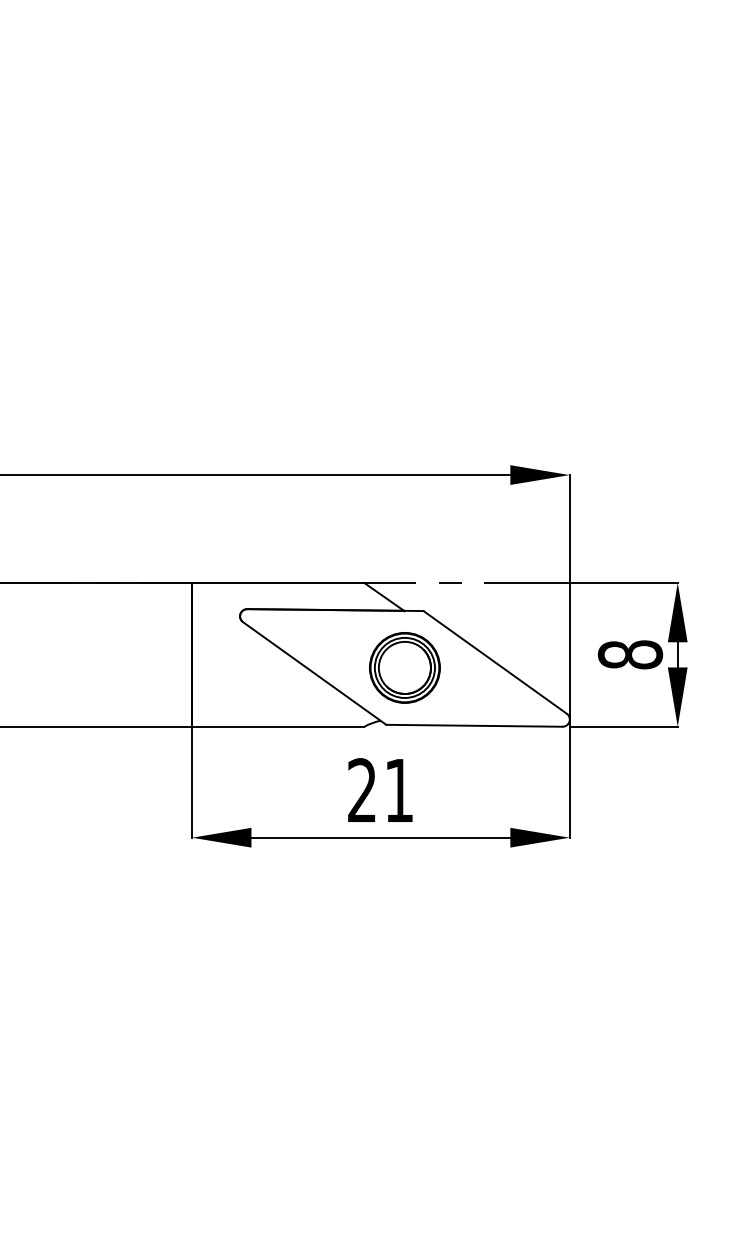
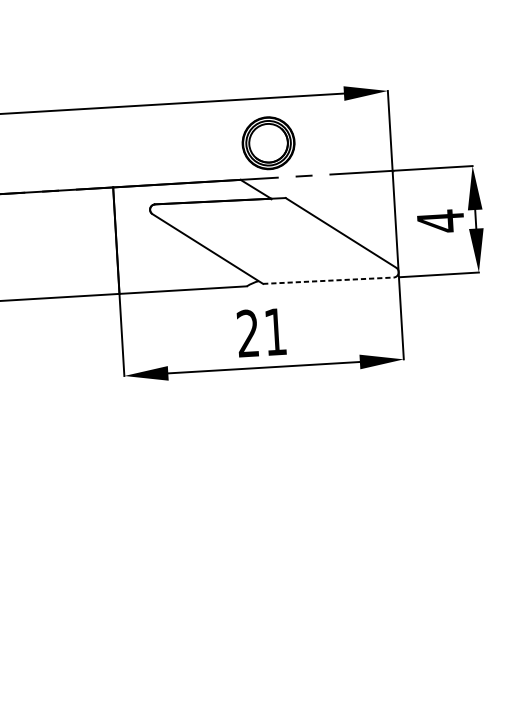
text: (630, 654) -> (440, 221), 8 -> 4
part: (404, 667) -> (268, 142), moved
line: (474, 725) -> (328, 280), solid -> dashed

